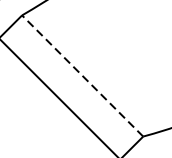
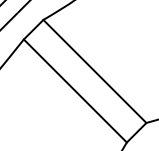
line: (82, 76) -> (94, 71), dashed -> solid

